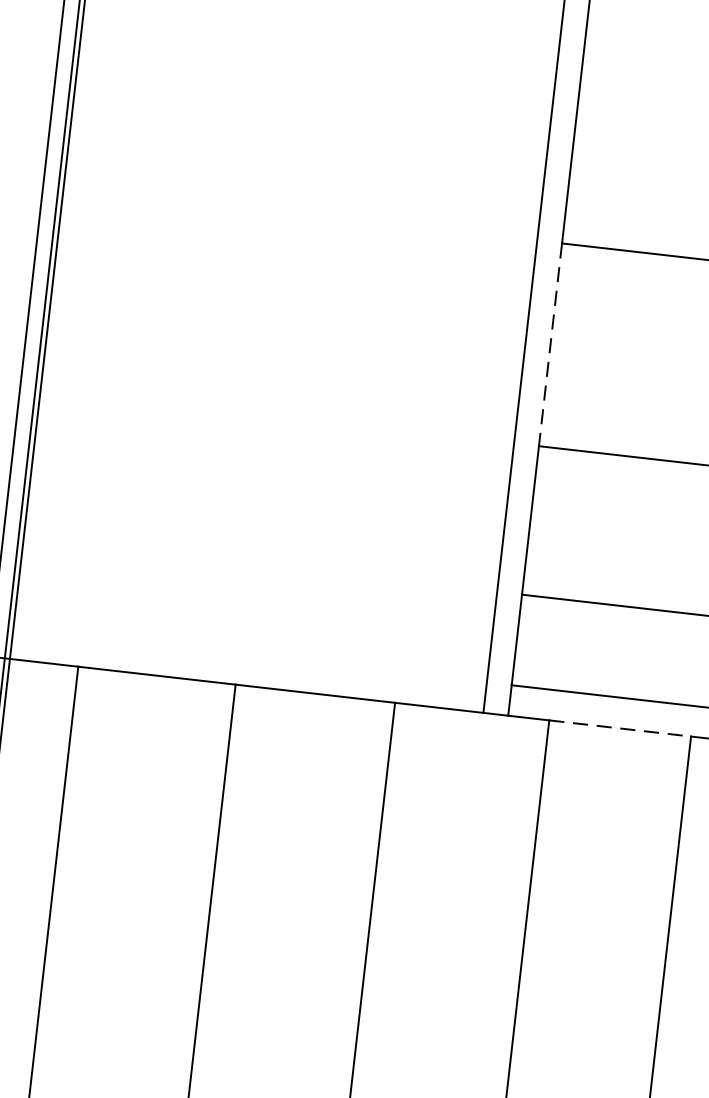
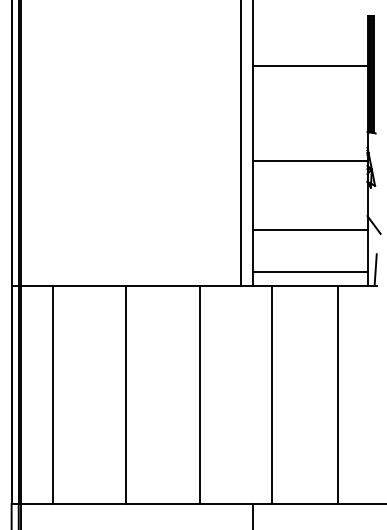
line: (550, 346) -> (252, 114), dashed -> solid
line: (620, 727) -> (304, 285), dashed -> solid

